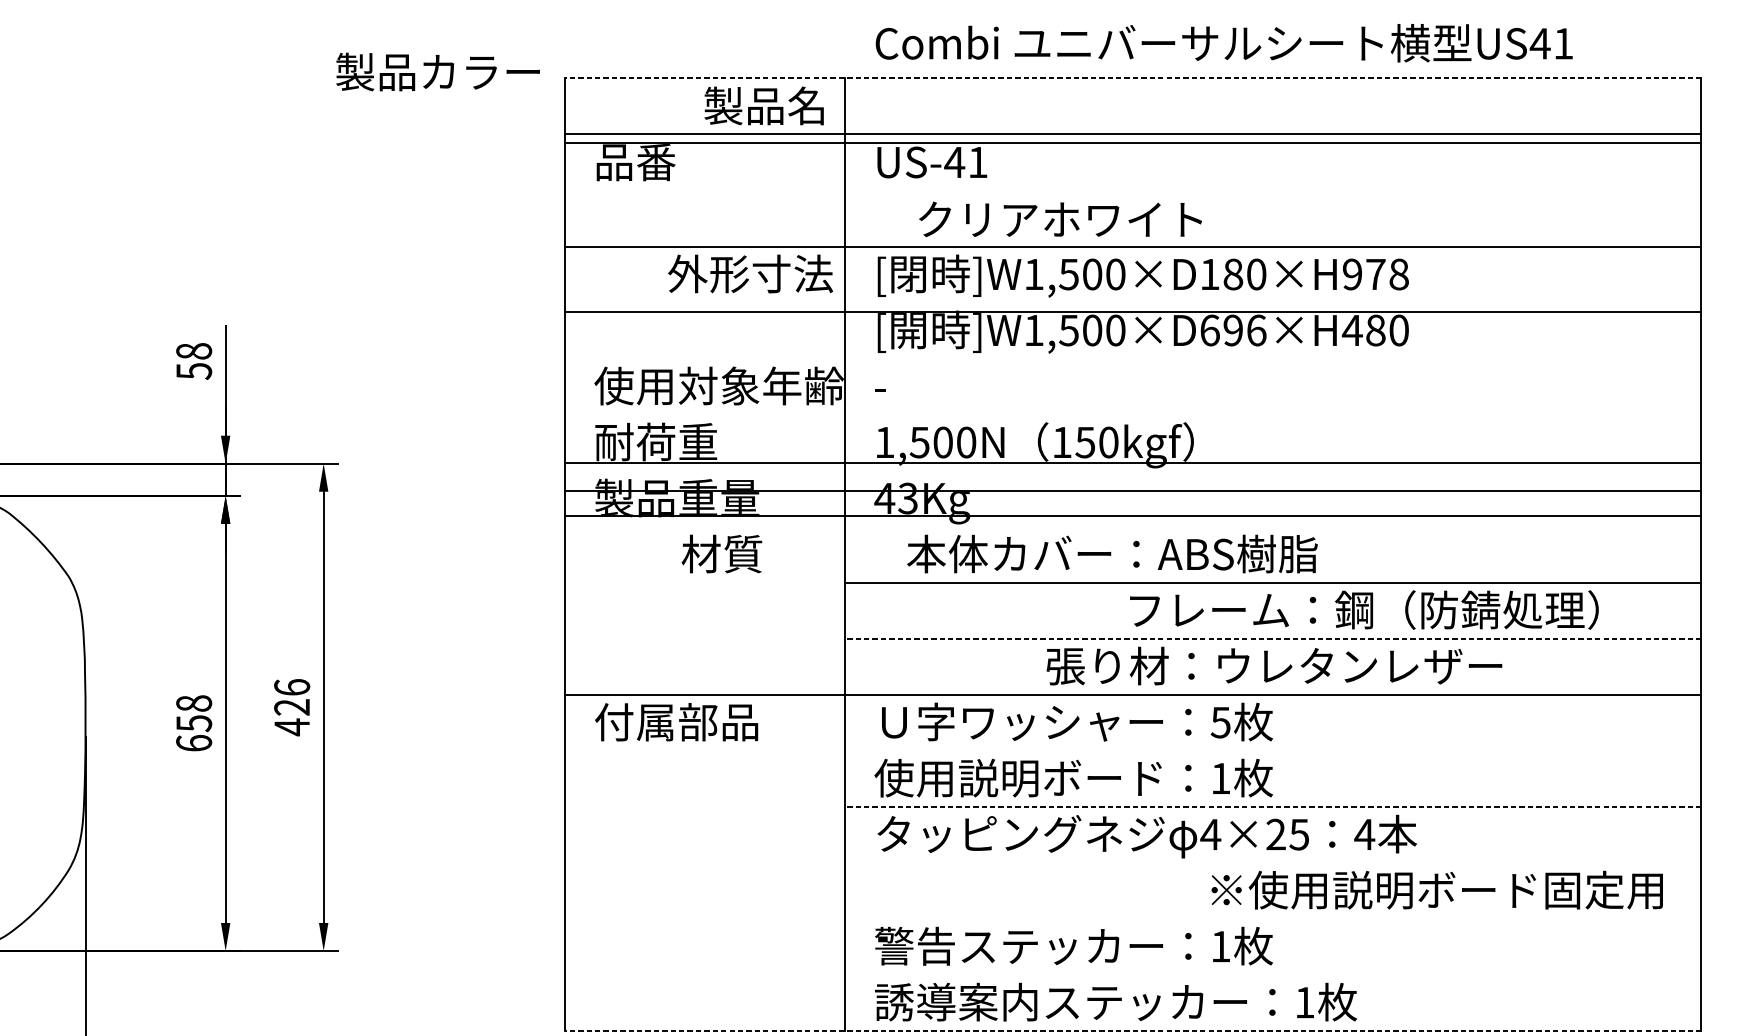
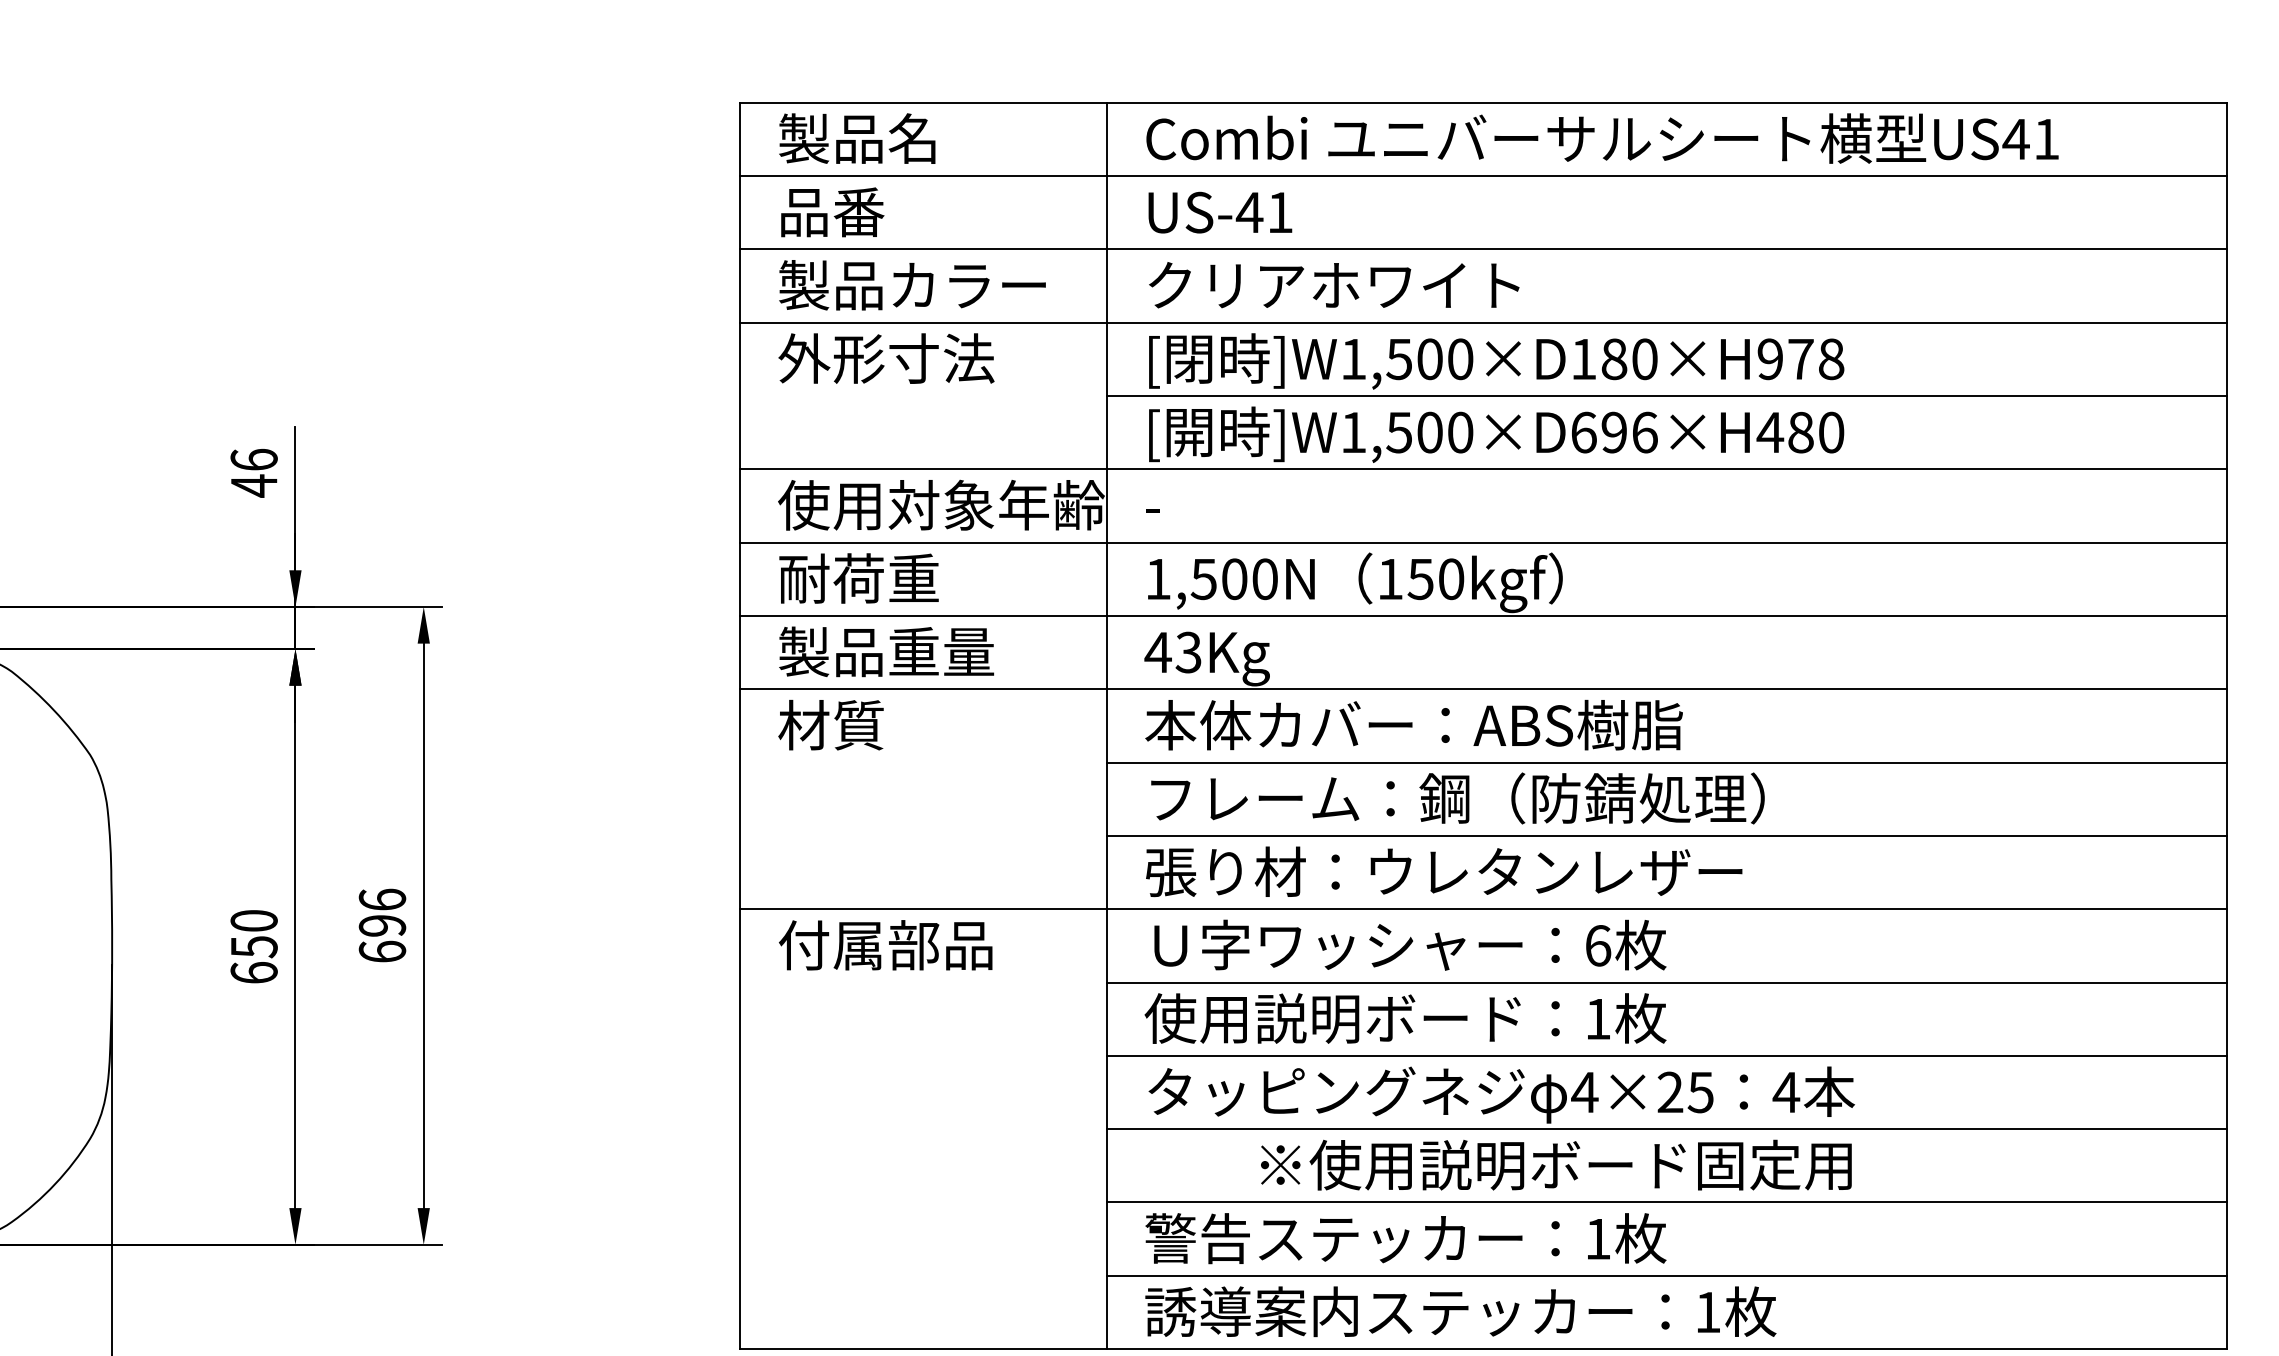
text: (1224, 43) -> (1602, 138), moved
text: (438, 72) -> (912, 285), moved
line: (1132, 78) -> (1482, 102), dashed -> solid
text: (764, 105) -> (857, 138), moved
line: (1132, 143) -> (1482, 249), moved
text: (1060, 219) -> (1334, 285), moved
text: (750, 273) -> (886, 358), moved
line: (1273, 302) -> (1666, 395), added
line: (1132, 312) -> (1482, 469), moved
text: (193, 360) -> (253, 472), 58 -> 46
line: (1132, 462) -> (1482, 542), moved
line: (1132, 491) -> (1482, 689), moved
line: (1132, 516) -> (1482, 615), moved
text: (721, 554) -> (830, 725), moved
text: (1111, 554) -> (1413, 725), moved
text: (1364, 610) -> (1457, 798), moved
line: (1273, 638) -> (1666, 835), dashed -> solid
text: (1274, 665) -> (1444, 871), moved
text: (193, 703) -> (253, 920), 658 -> 650
text: (292, 717) -> (382, 939), 426 -> 696
text: (1220, 722) -> (1597, 945), 5 -> 6
line: (1273, 750) -> (1666, 982), added
line: (1273, 806) -> (1666, 1055), dashed -> solid
line: (1273, 862) -> (1666, 1129), added
text: (1437, 889) -> (1556, 1164), moved
line: (1273, 918) -> (1666, 1202), added
line: (1273, 974) -> (1666, 1275), added
line: (1132, 1031) -> (1482, 1349), dashed -> solid

